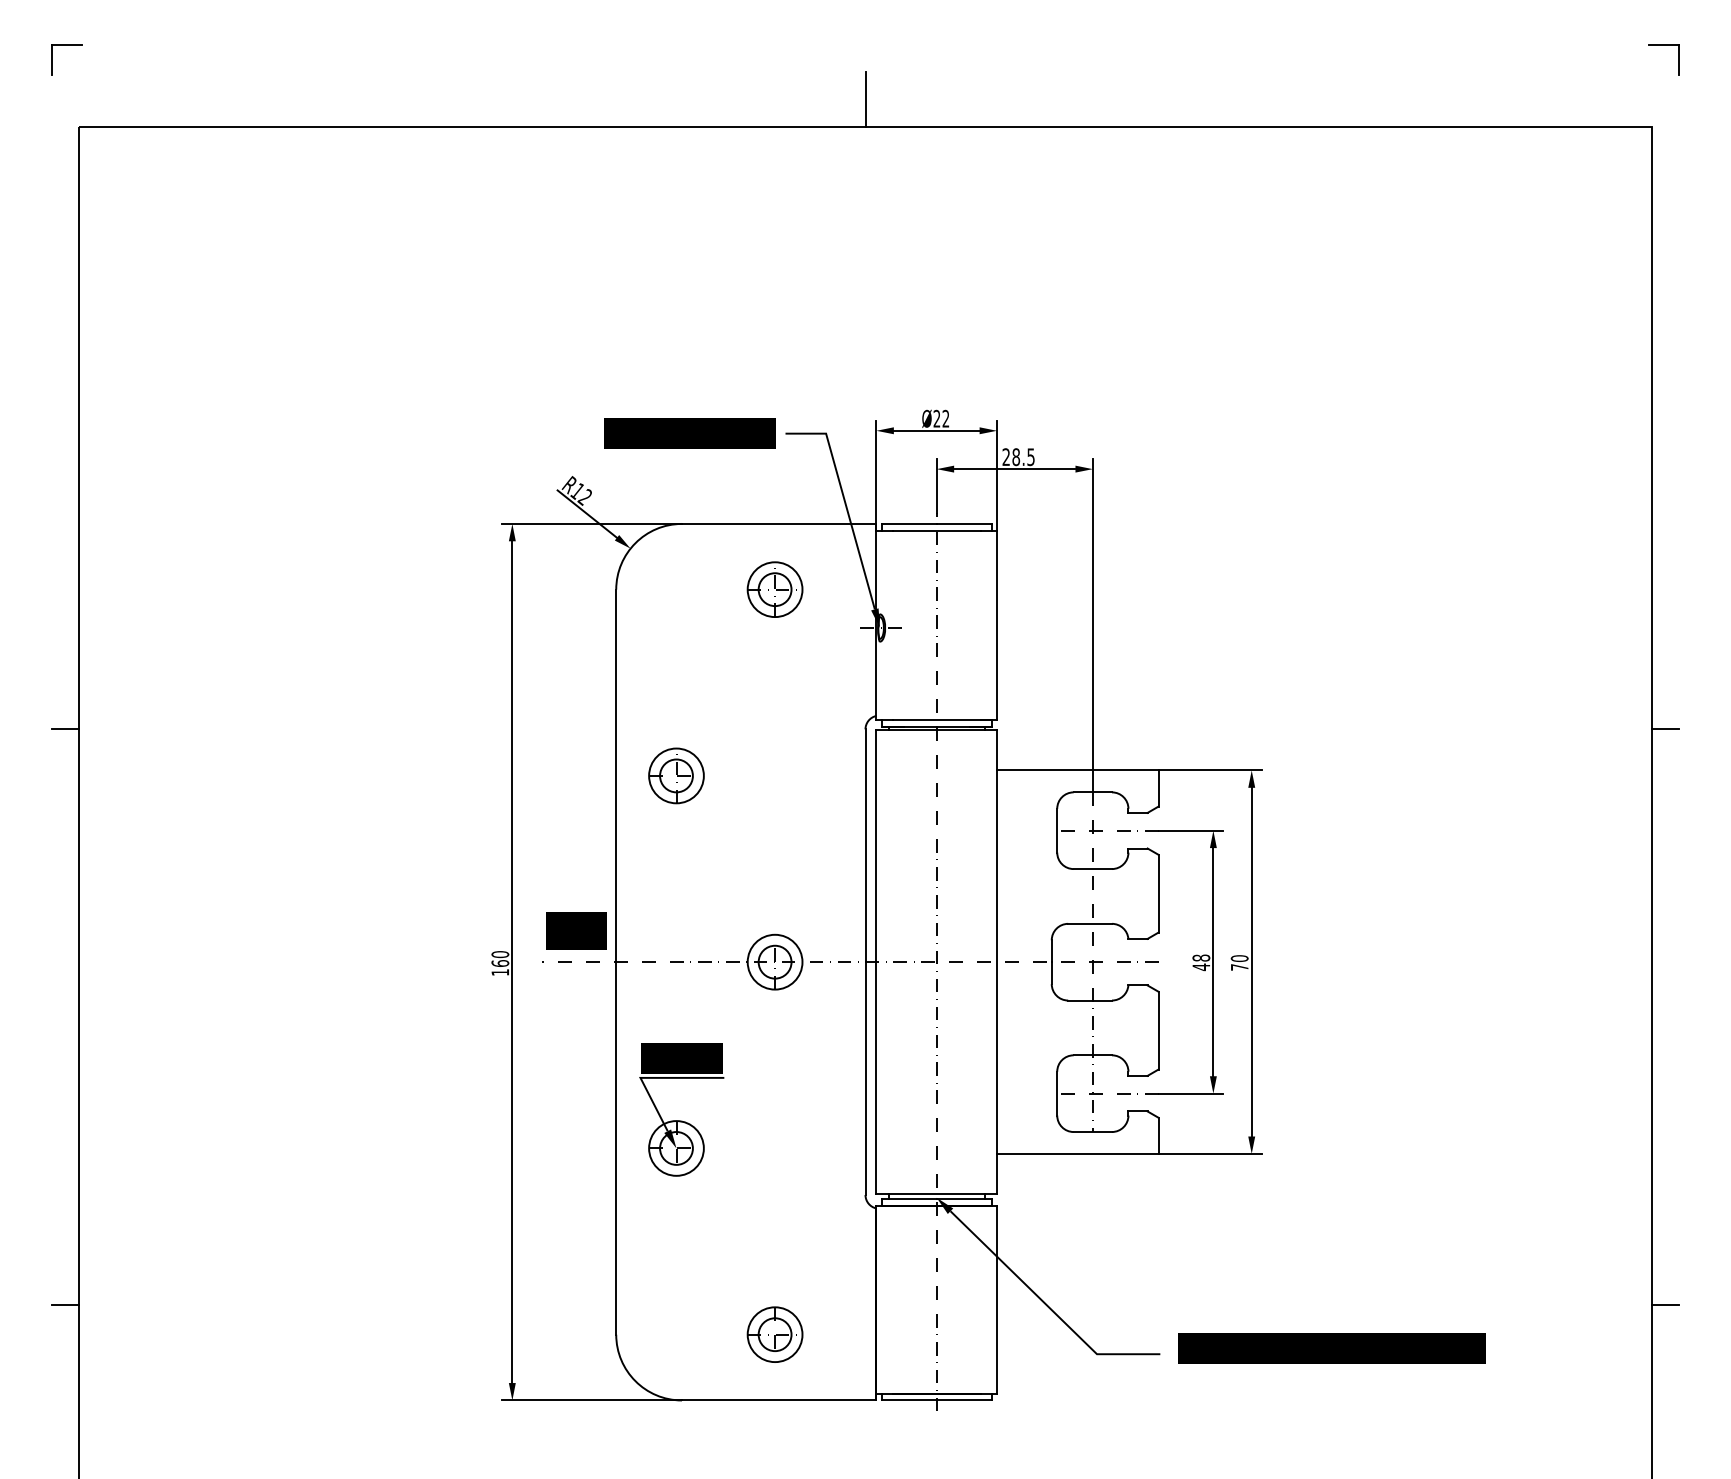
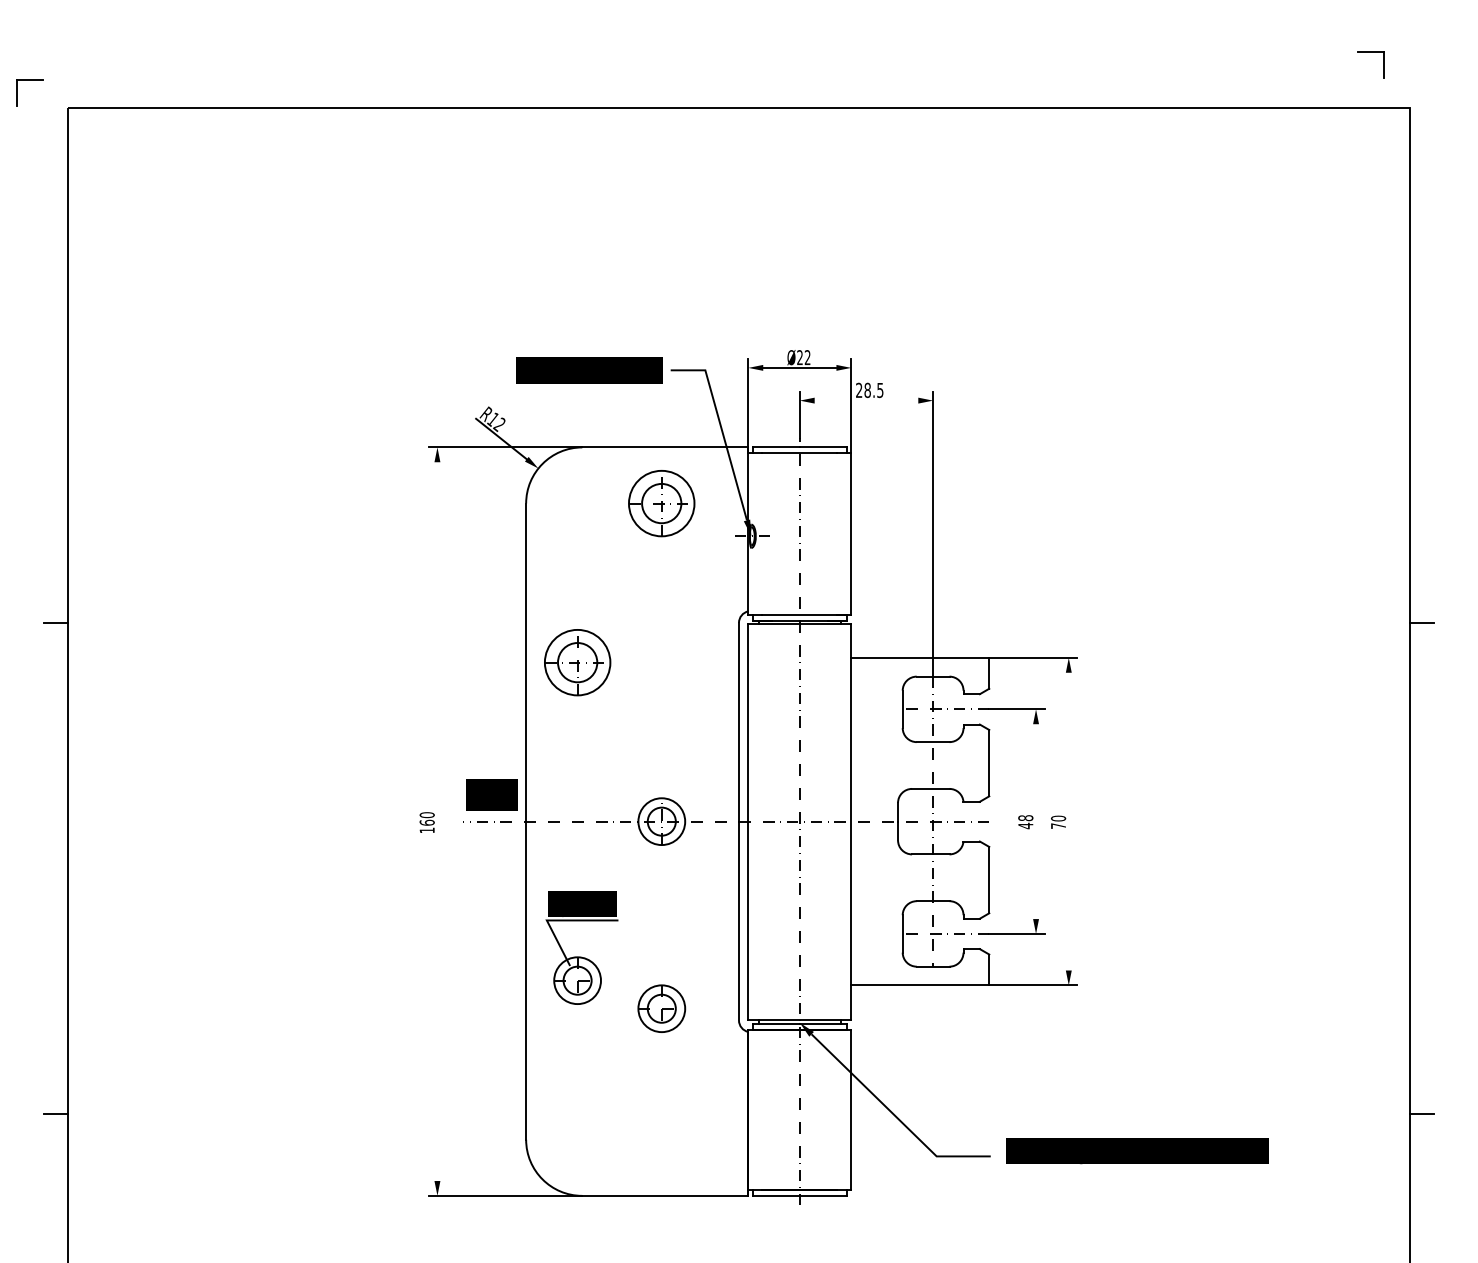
part: (66, 45) -> (29, 80), moved
part: (1663, 45) -> (1370, 52), moved
line: (864, 98) -> (738, 84), removed
line: (1014, 468) -> (866, 400), removed
part: (774, 589) -> (661, 503), size x1.4
part: (676, 775) -> (577, 662), size x1.4
line: (512, 962) -> (437, 821), removed
line: (1213, 962) -> (1036, 821), removed
line: (1251, 962) -> (1068, 821), removed
fill: (670, 1138) -> (572, 972), removed
part: (774, 1334) -> (661, 1008), moved

